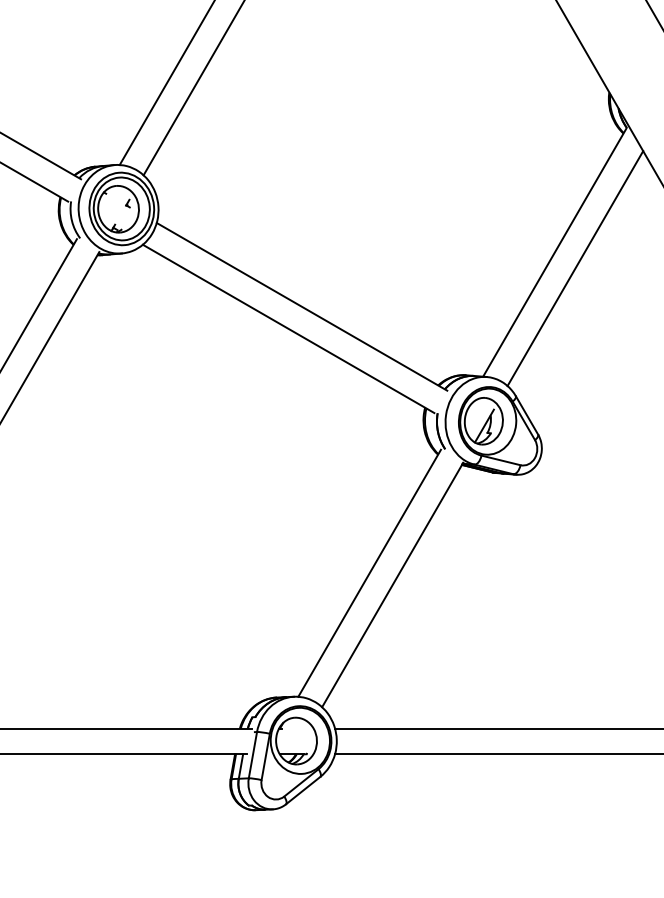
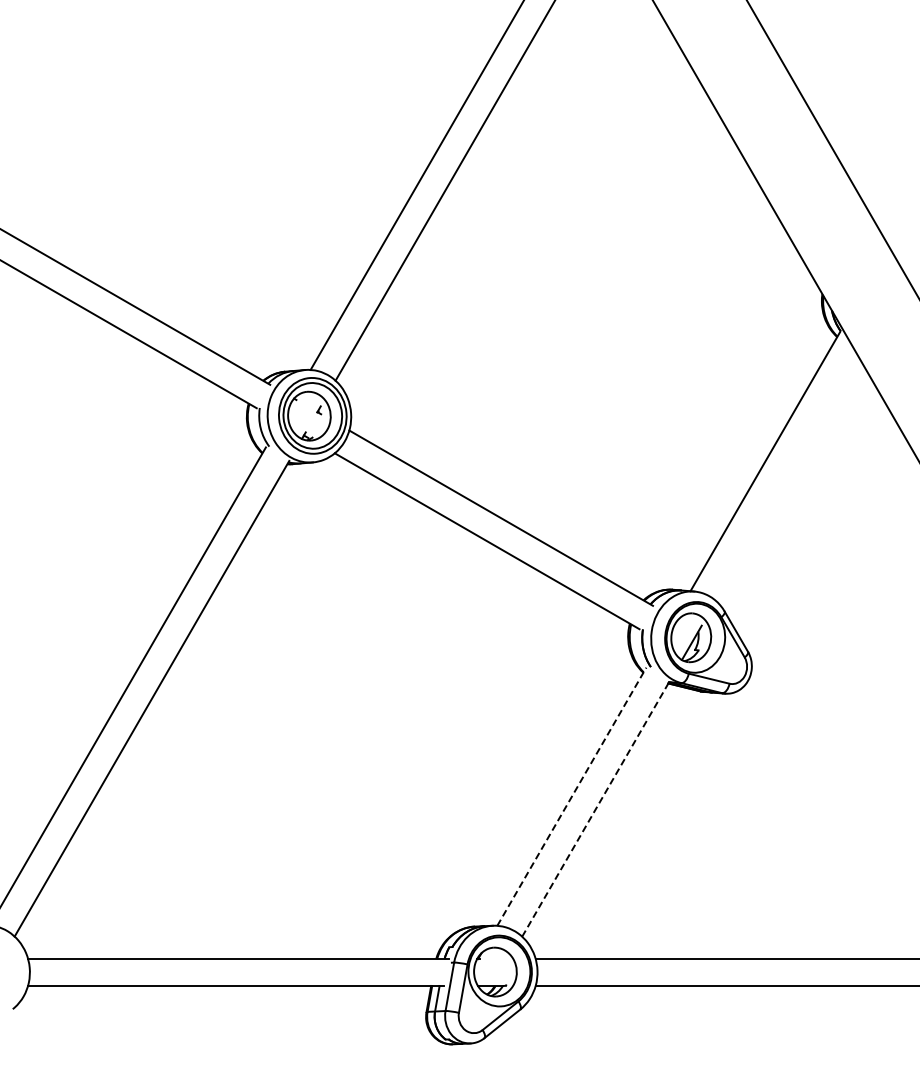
line: (574, 267) -> (786, 477), removed
line: (370, 573) -> (572, 796), solid -> dashed
line: (392, 584) -> (595, 808), solid -> dashed

